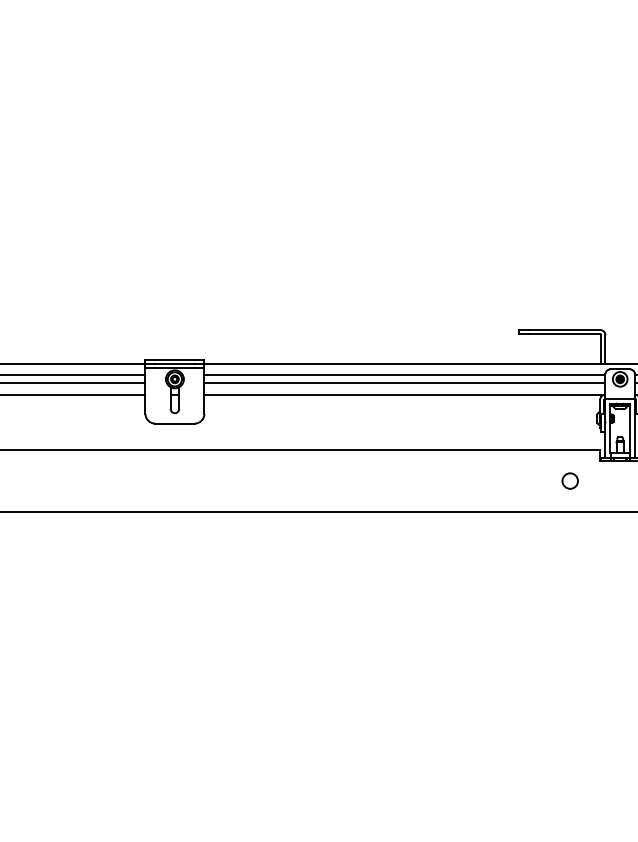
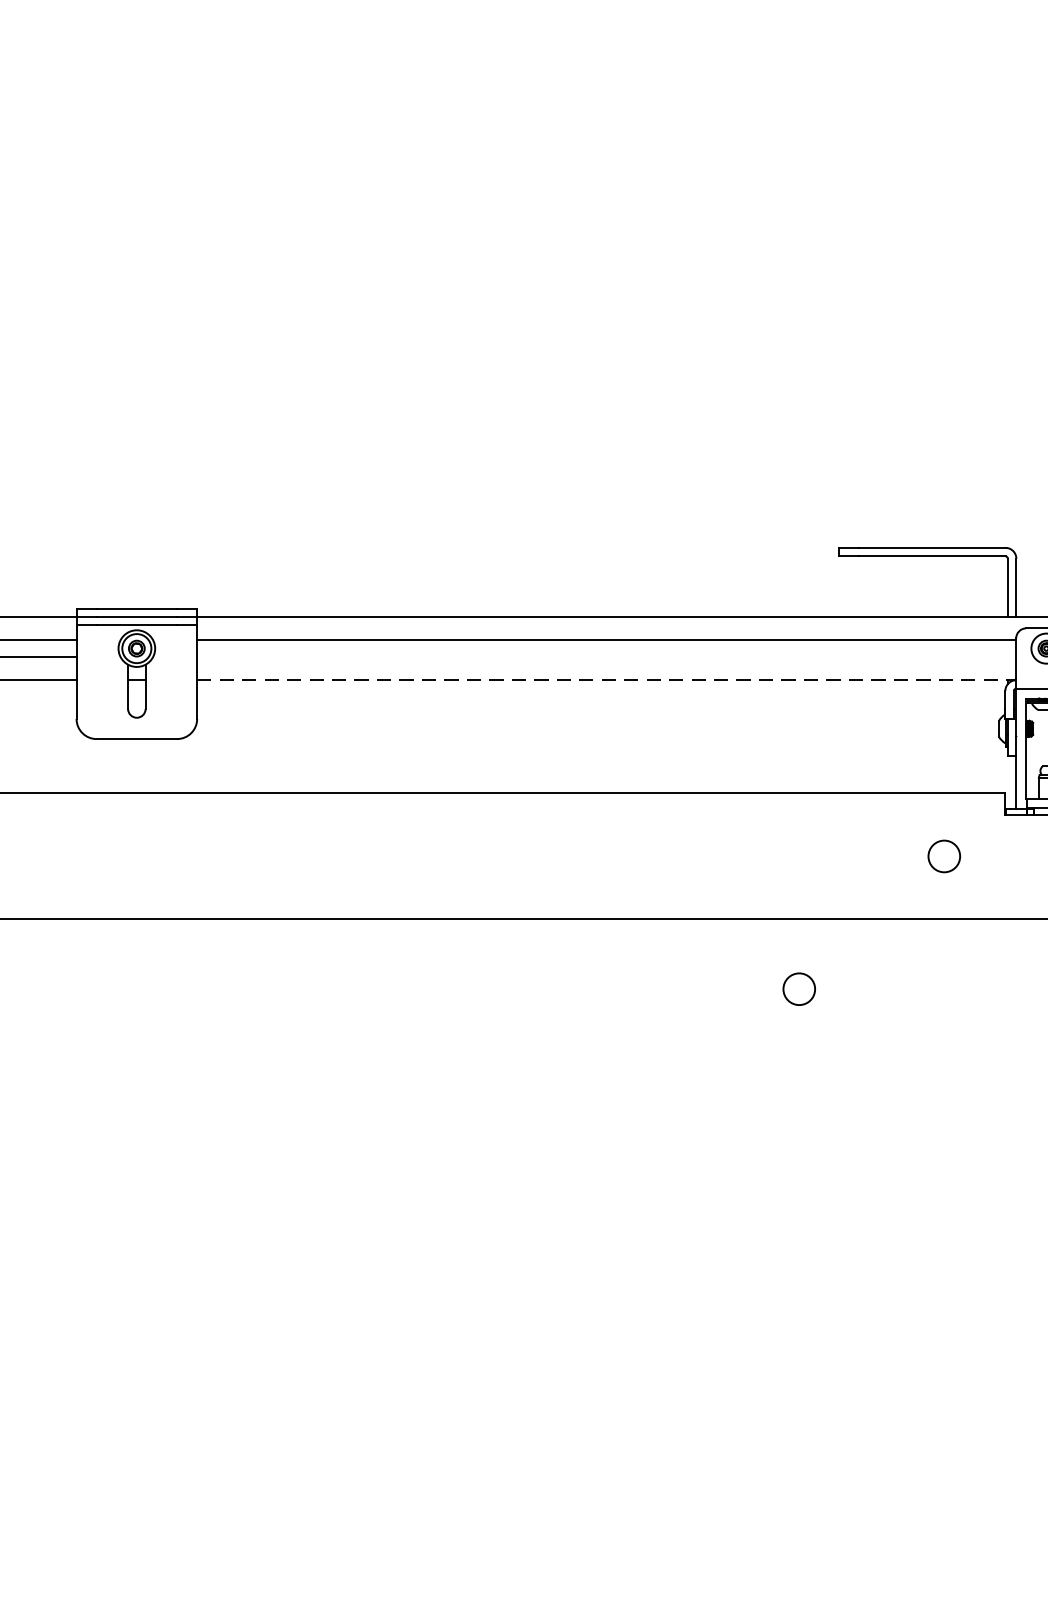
line: (404, 383) -> (605, 657), removed
line: (405, 394) -> (607, 679), solid -> dashed
circle: (498, 545) -> (797, 988), added

